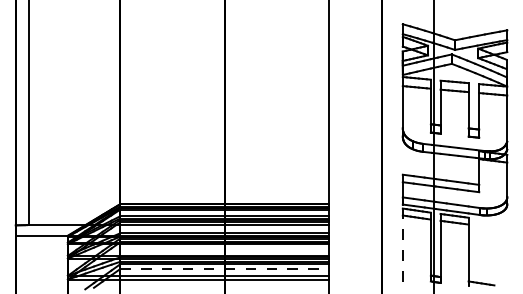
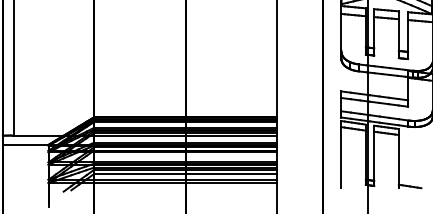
line: (402, 247) -> (341, 155), dashed -> solid
line: (224, 269) -> (185, 174), dashed -> solid

